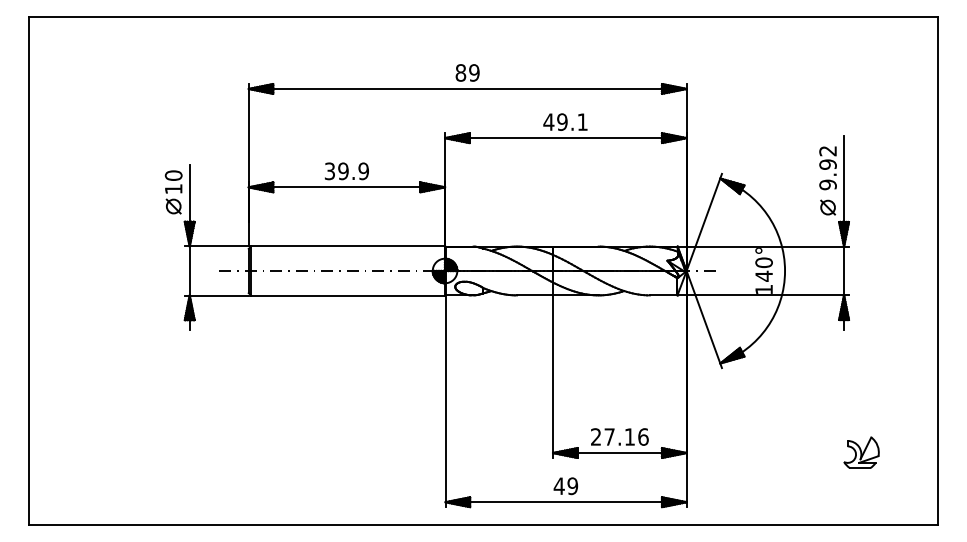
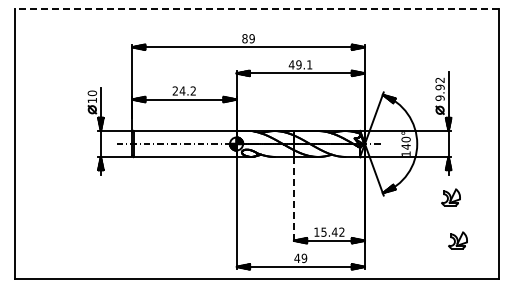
line: (484, 16) -> (257, 8), solid -> dashed
text: (347, 170) -> (184, 90), 39.9 -> 24.2
part: (847, 371) -> (450, 197), added
line: (552, 377) -> (293, 200), solid -> dashed
text: (619, 435) -> (329, 231), 27.16 -> 15.42

